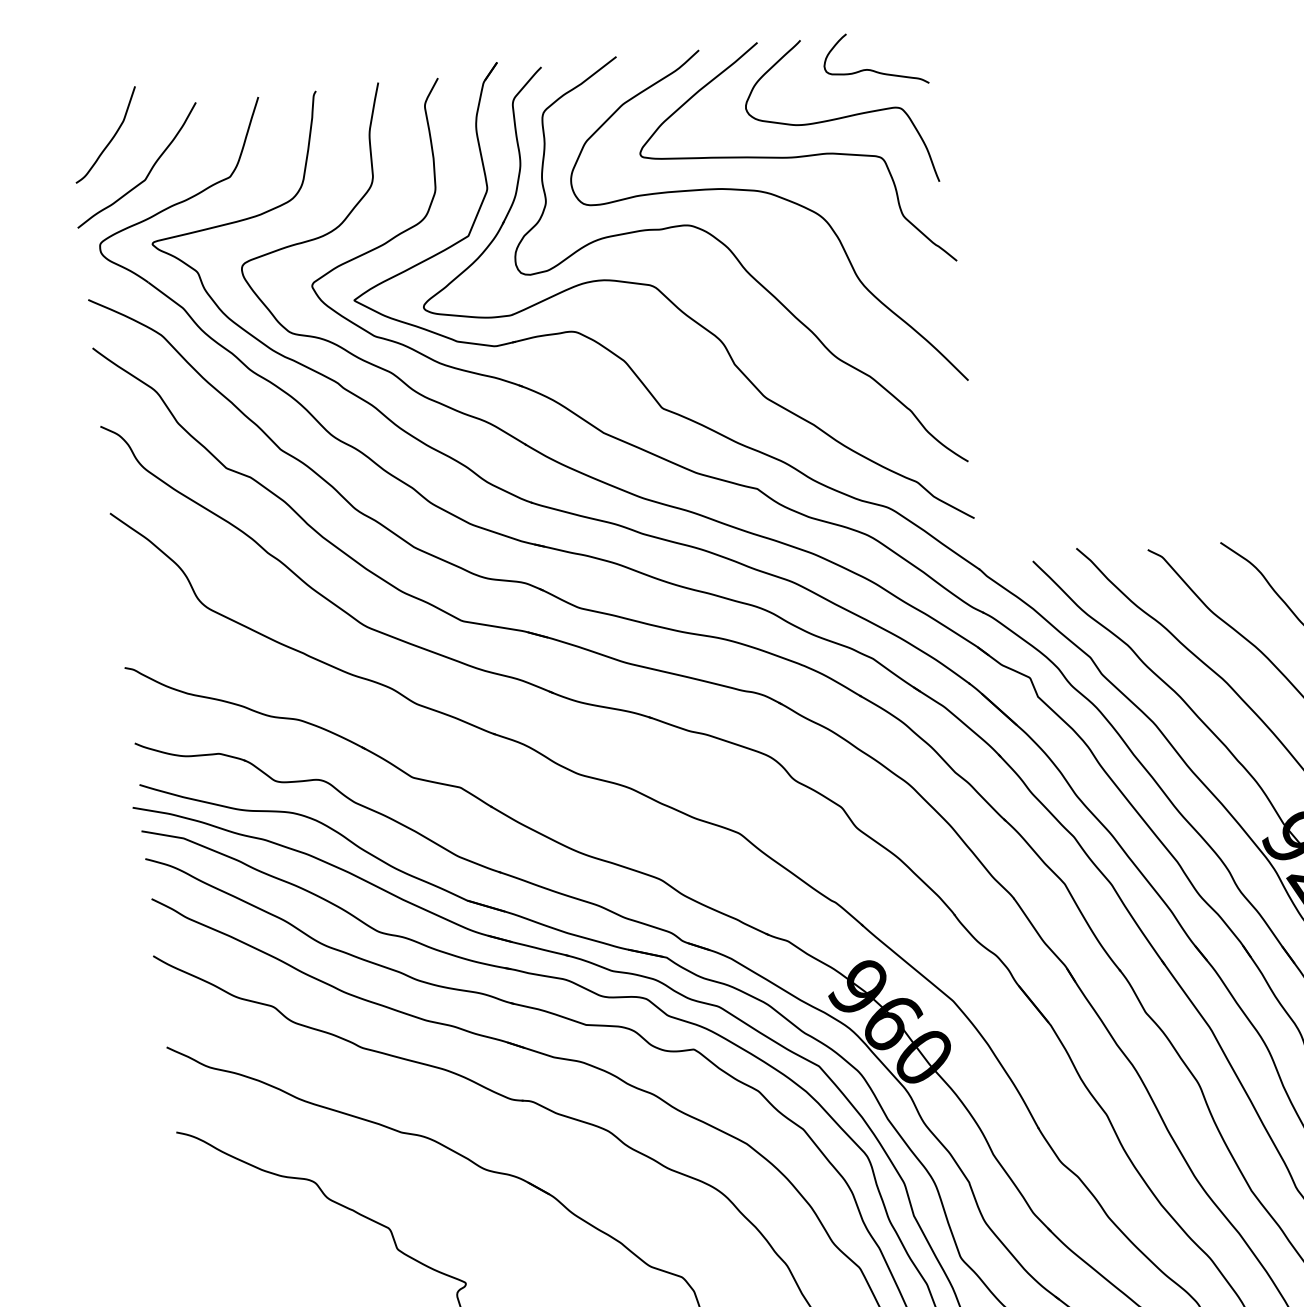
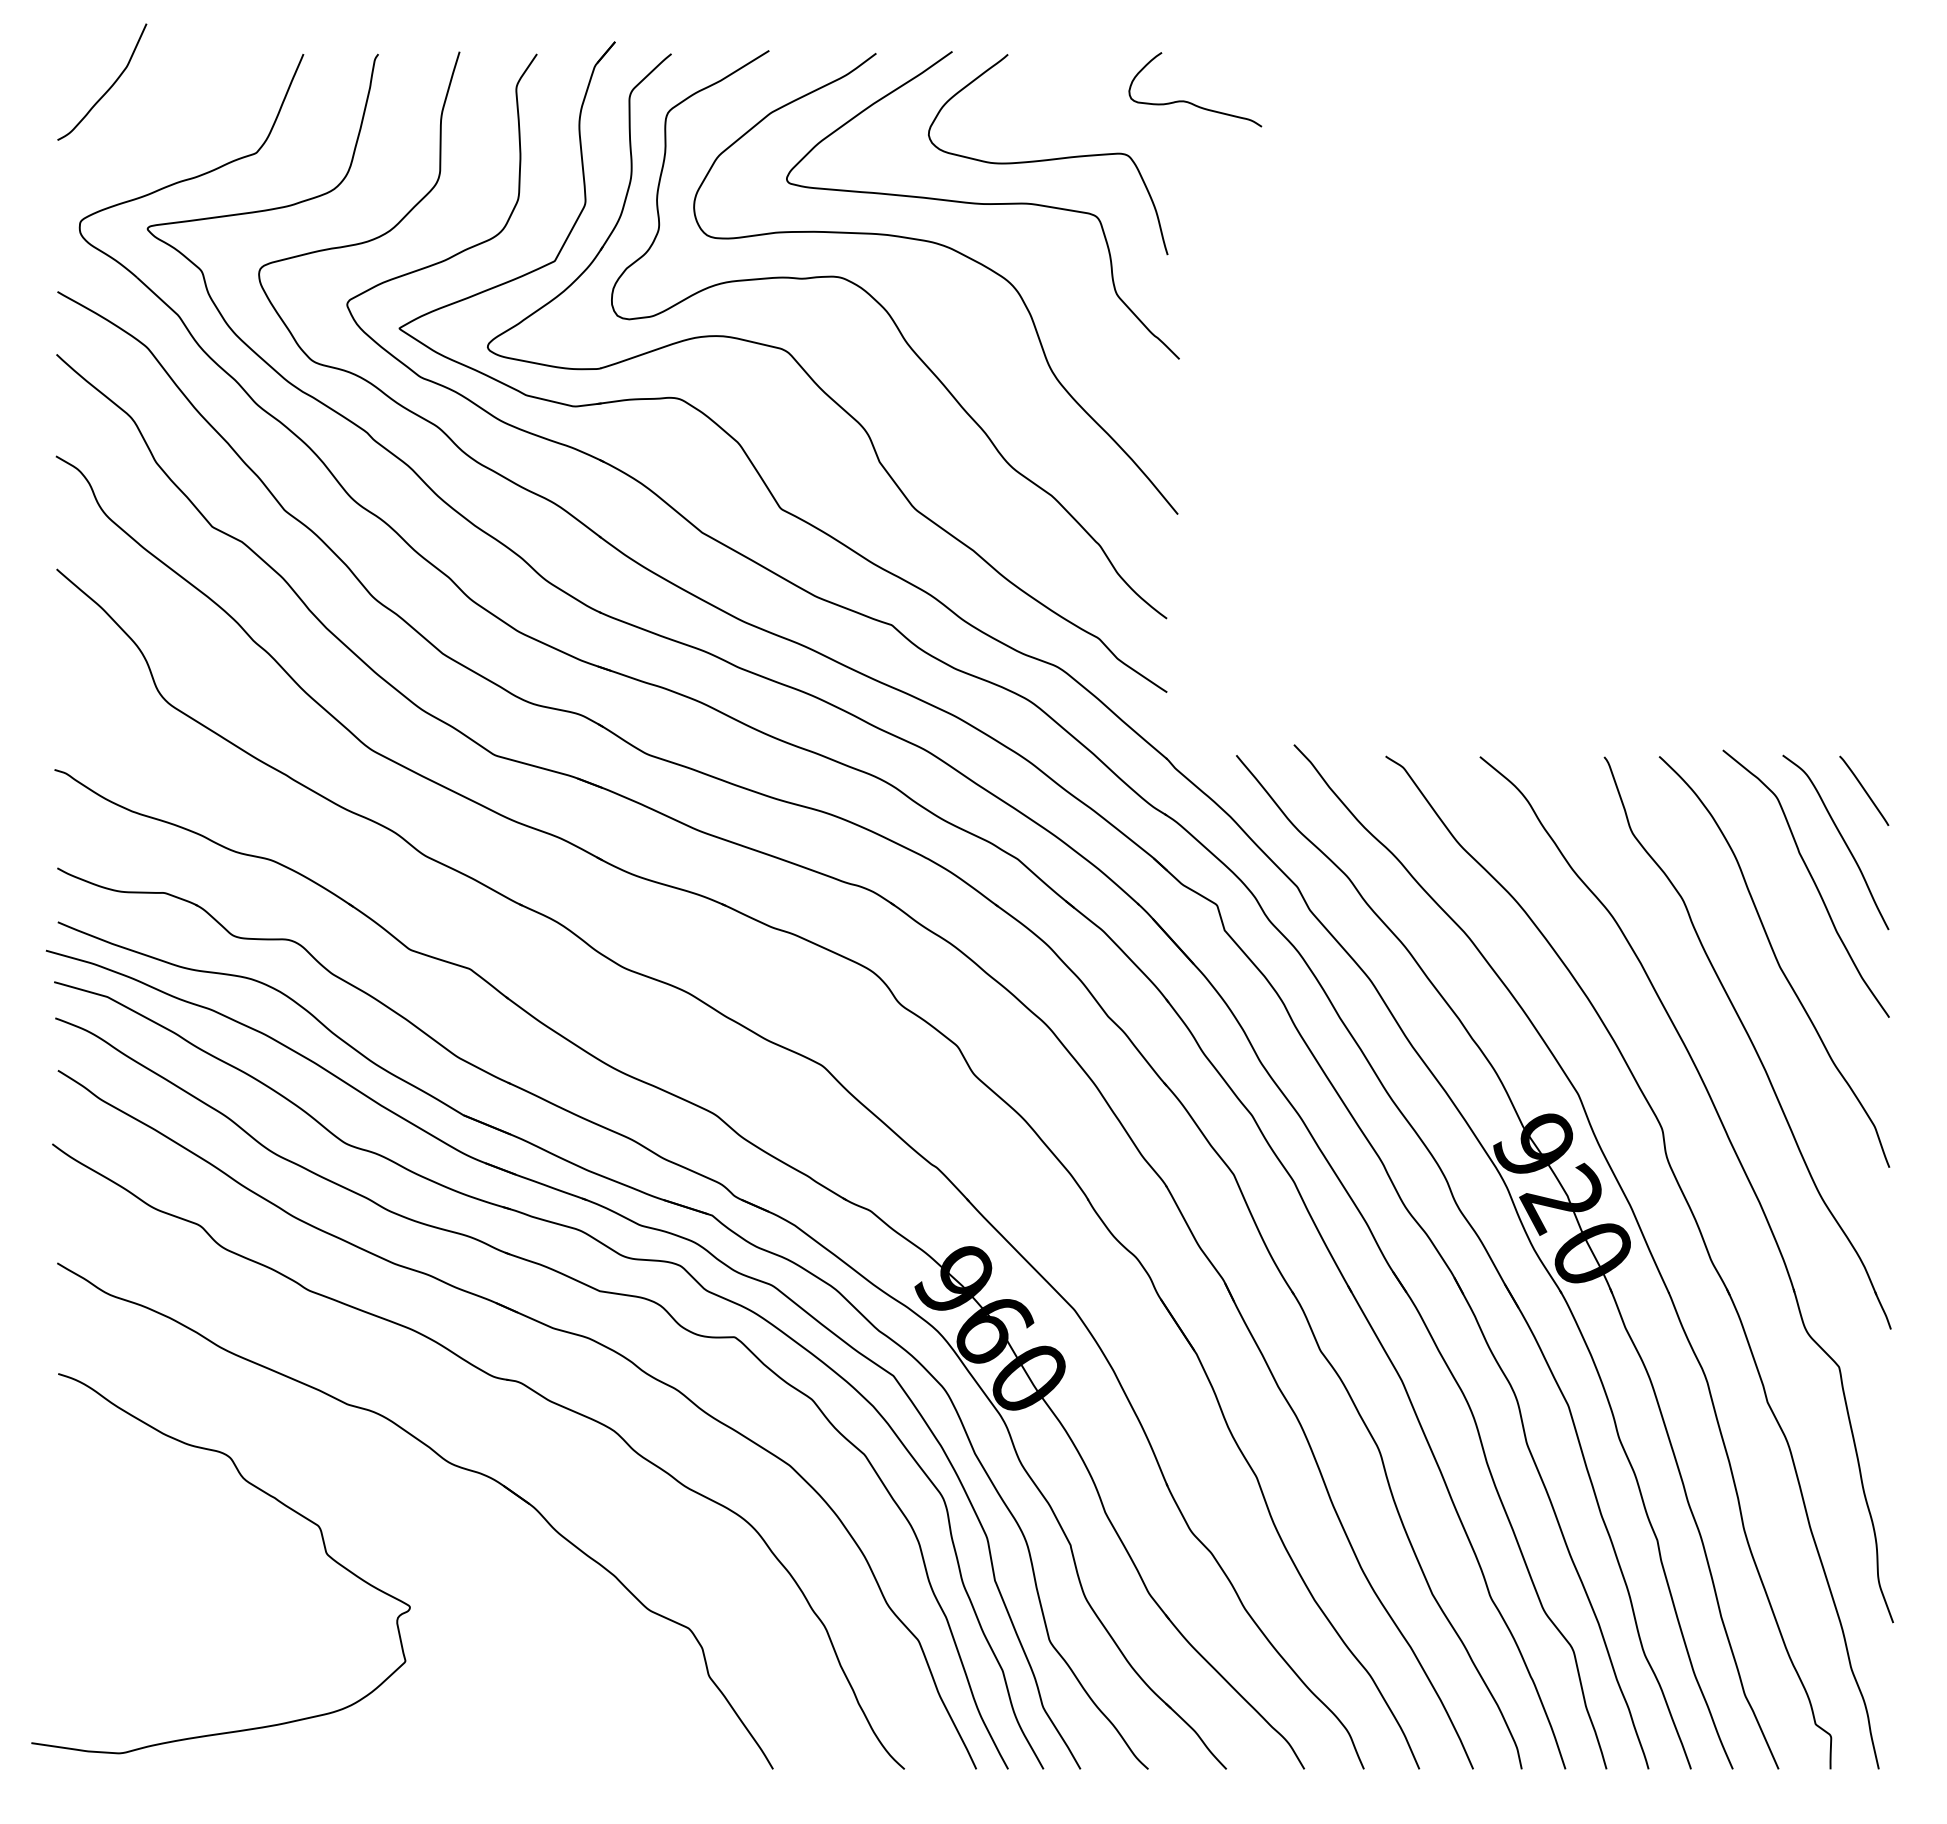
curve: (871, 69) -> (1189, 101), moved
curve: (149, 171) -> (153, 134), removed

